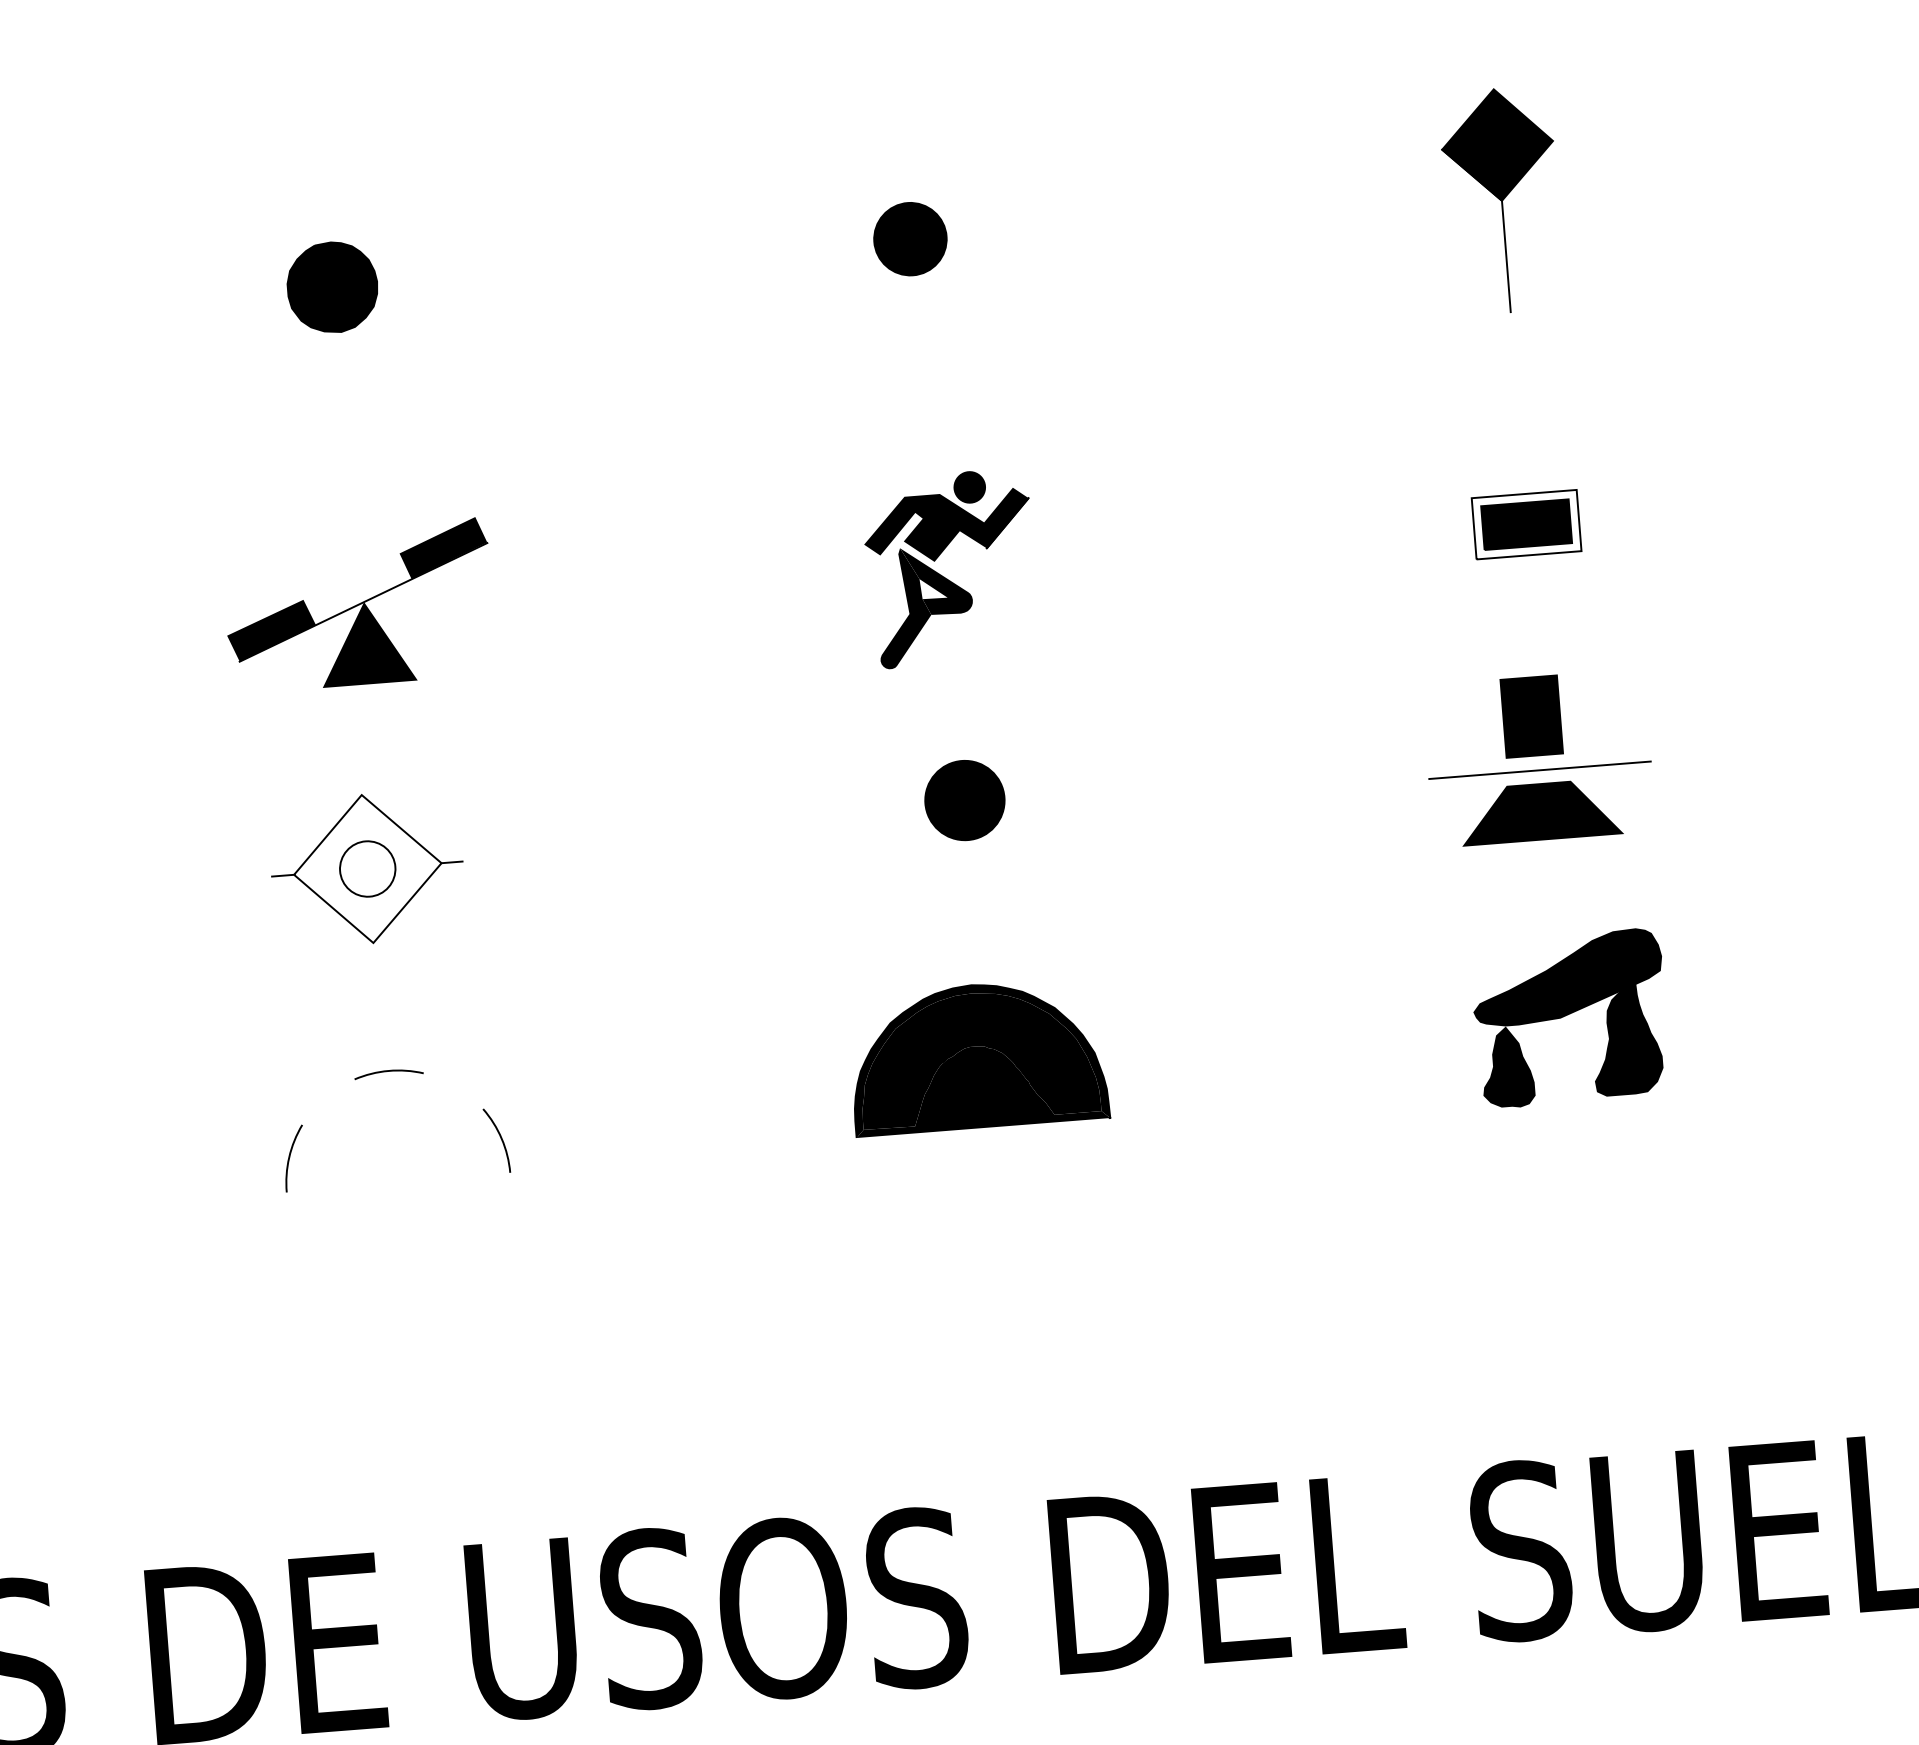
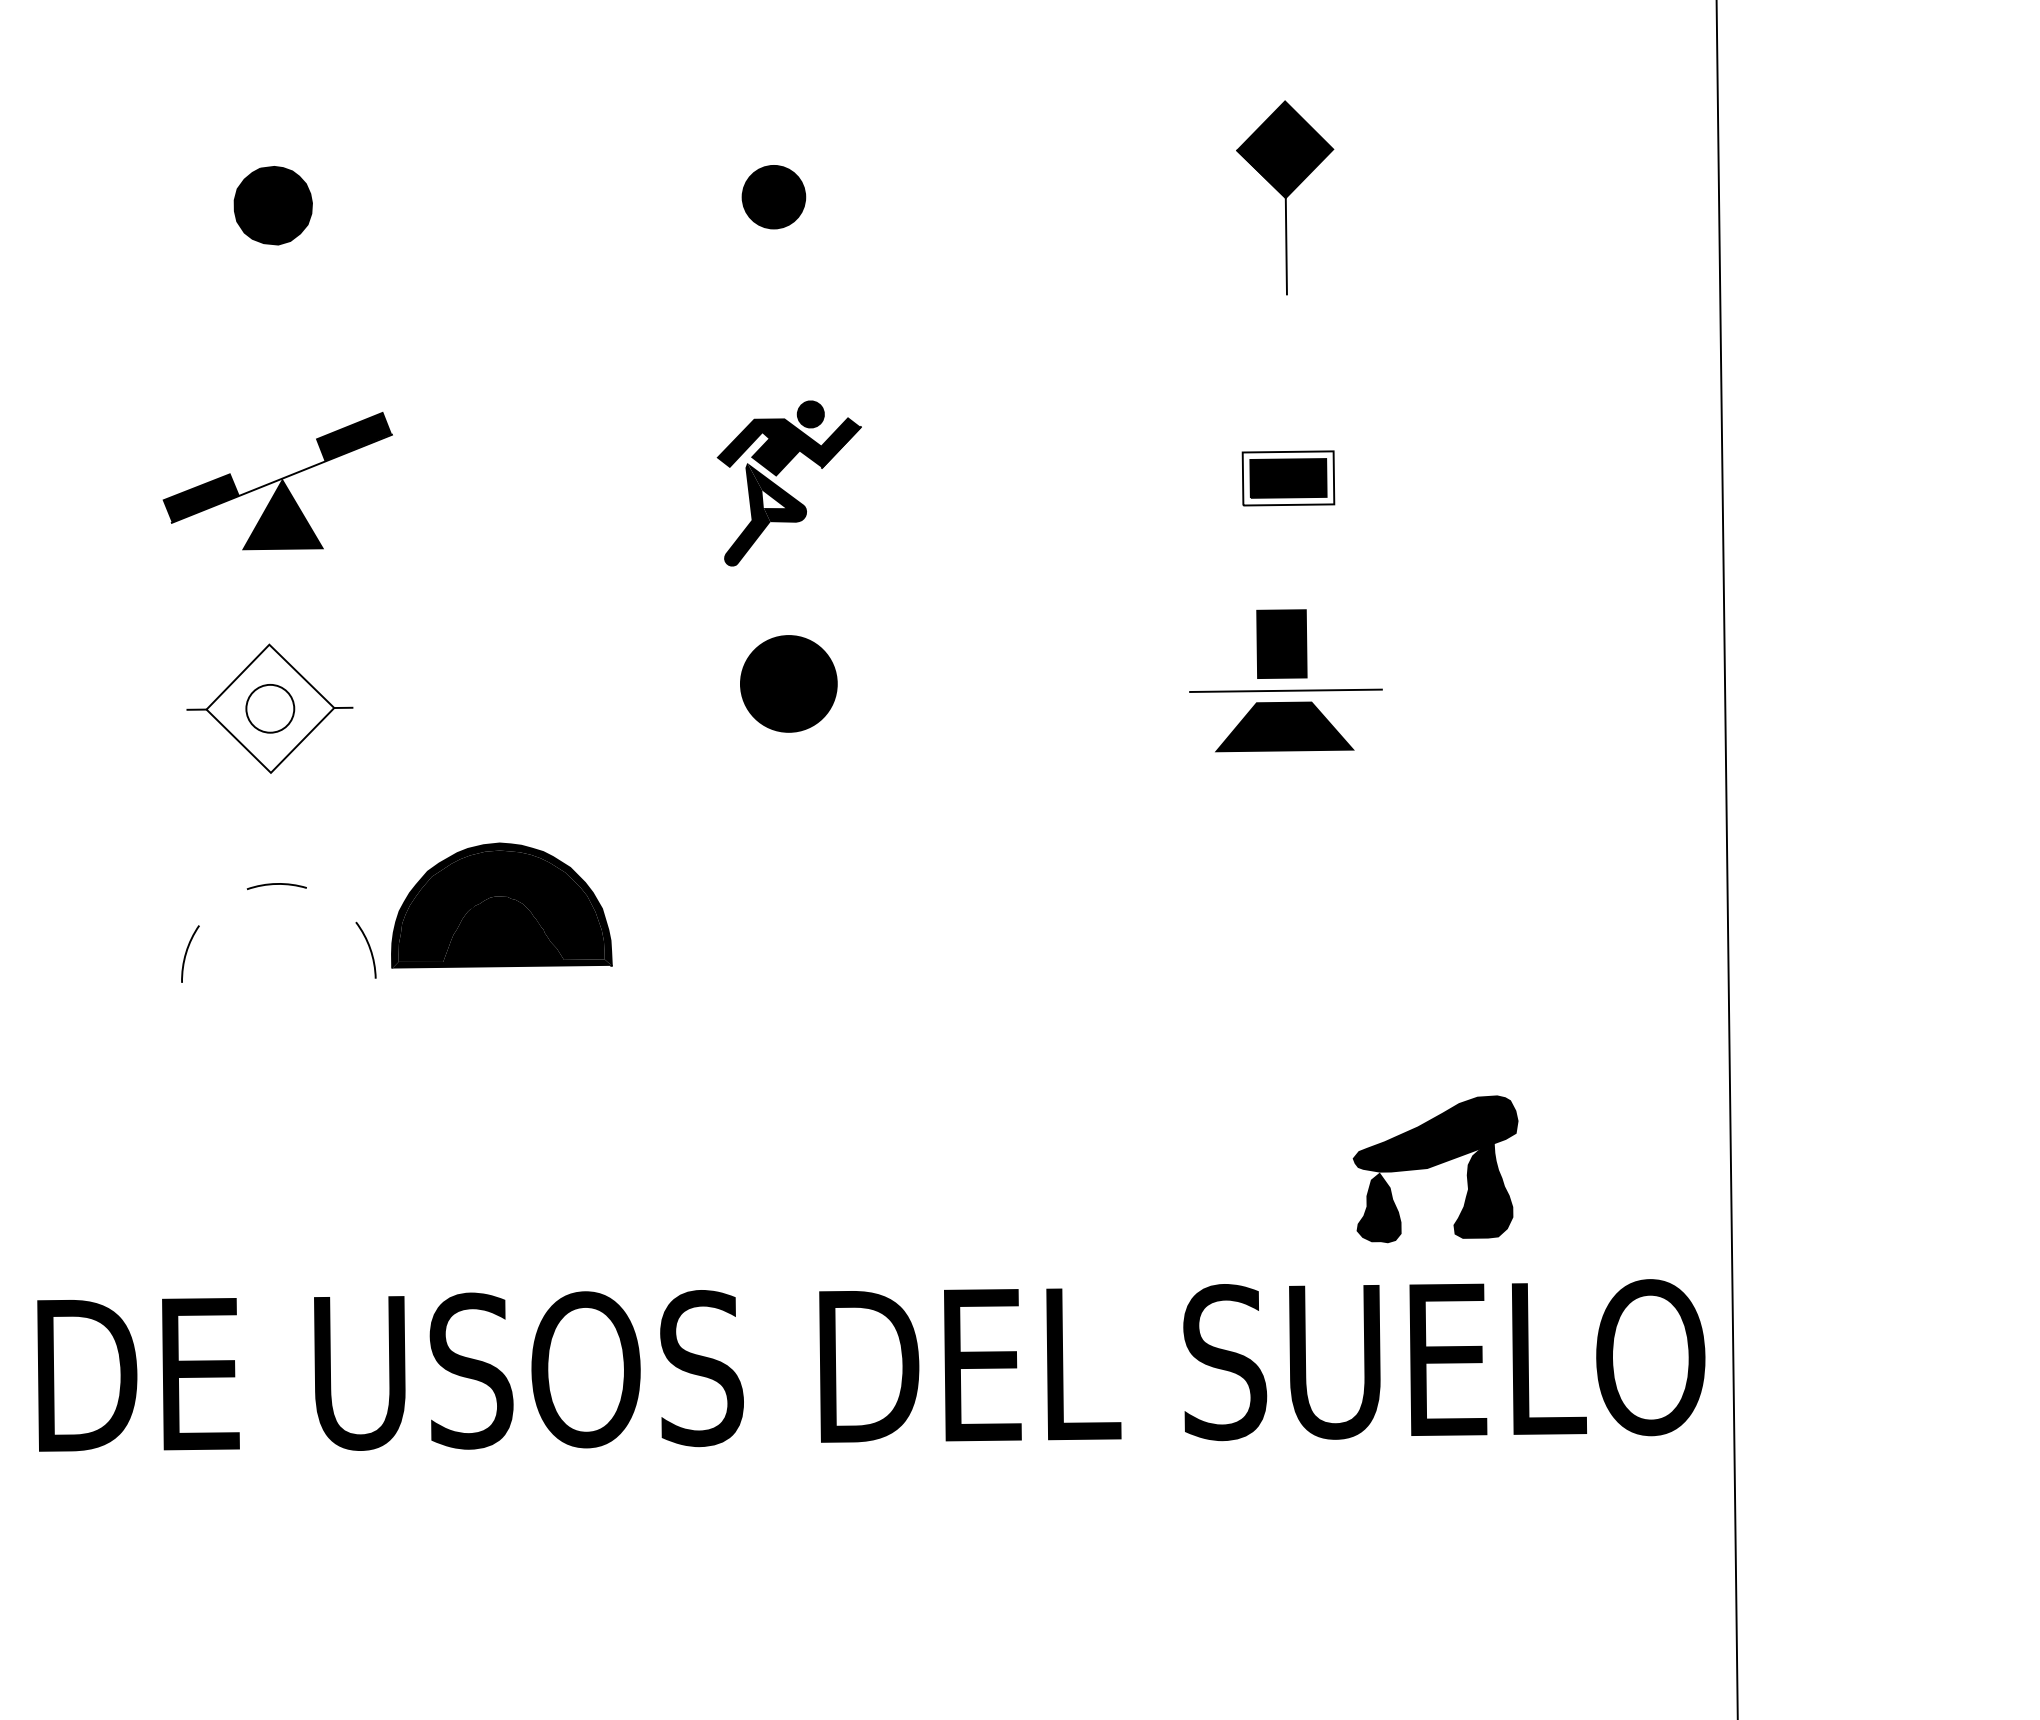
part: (964, 800) -> (788, 683), size x1.4
part: (1569, 1018) -> (1435, 1169), moved
part: (978, 1056) -> (501, 905), moved

